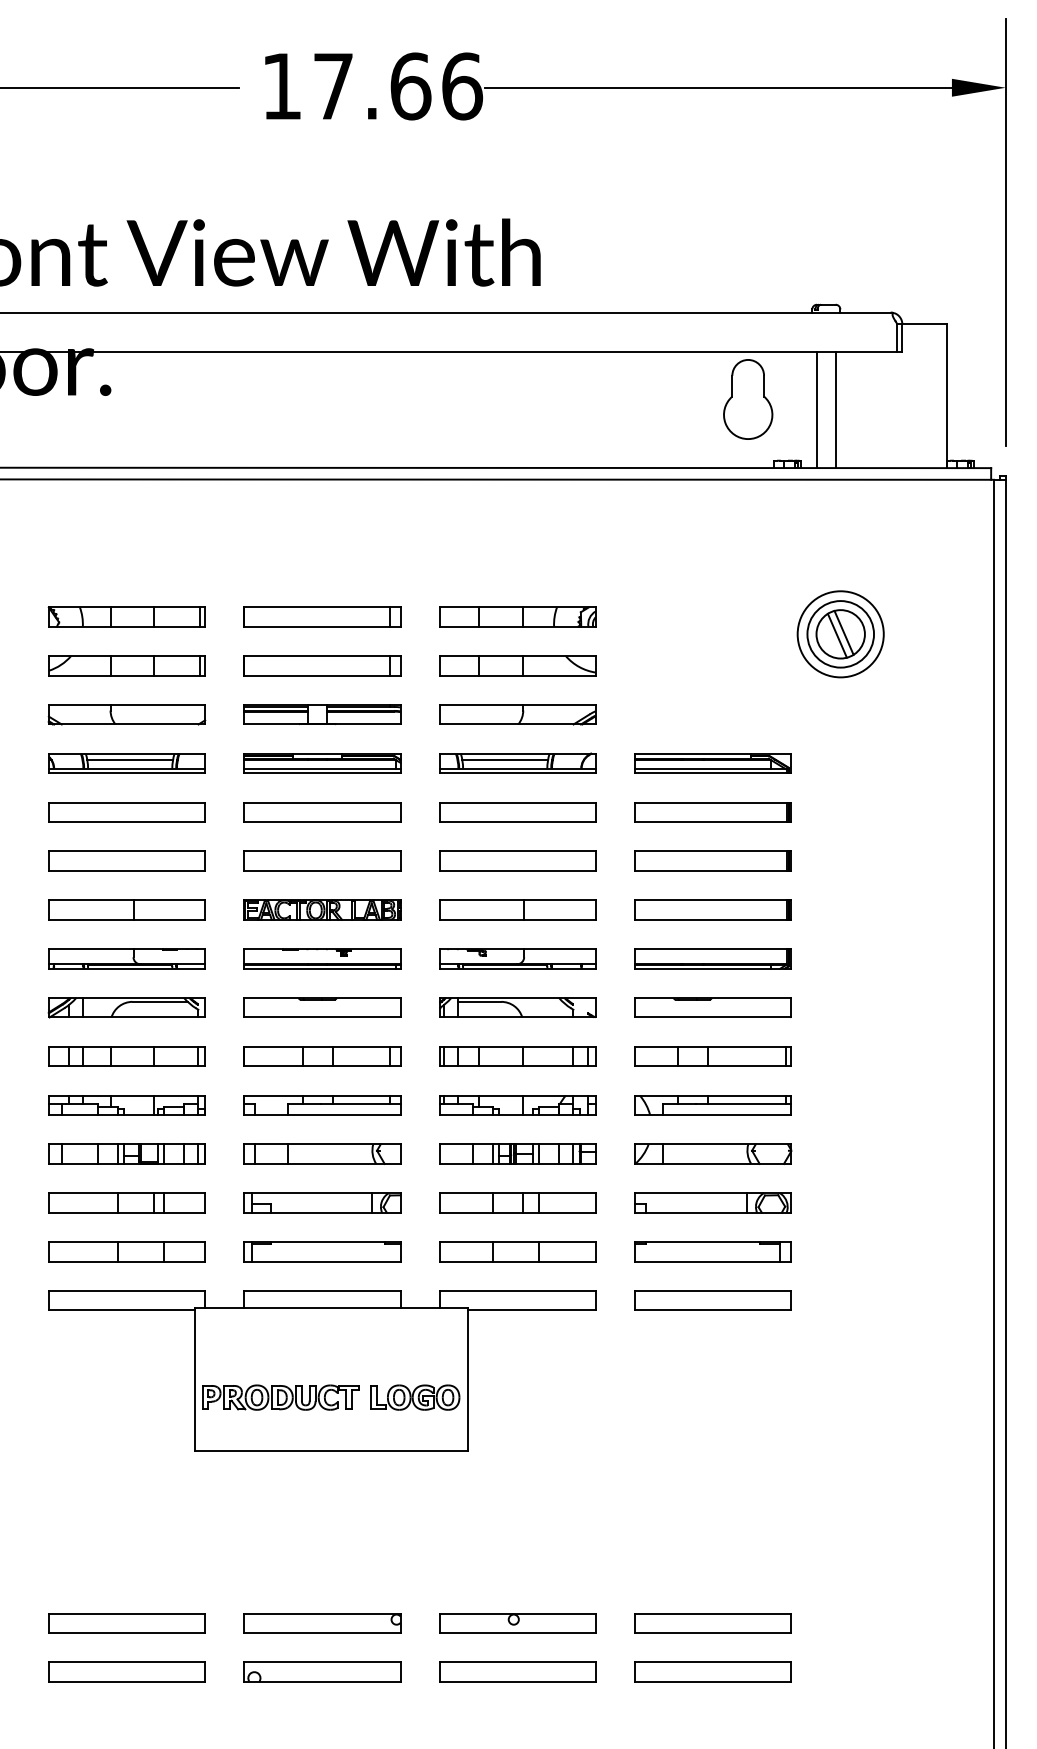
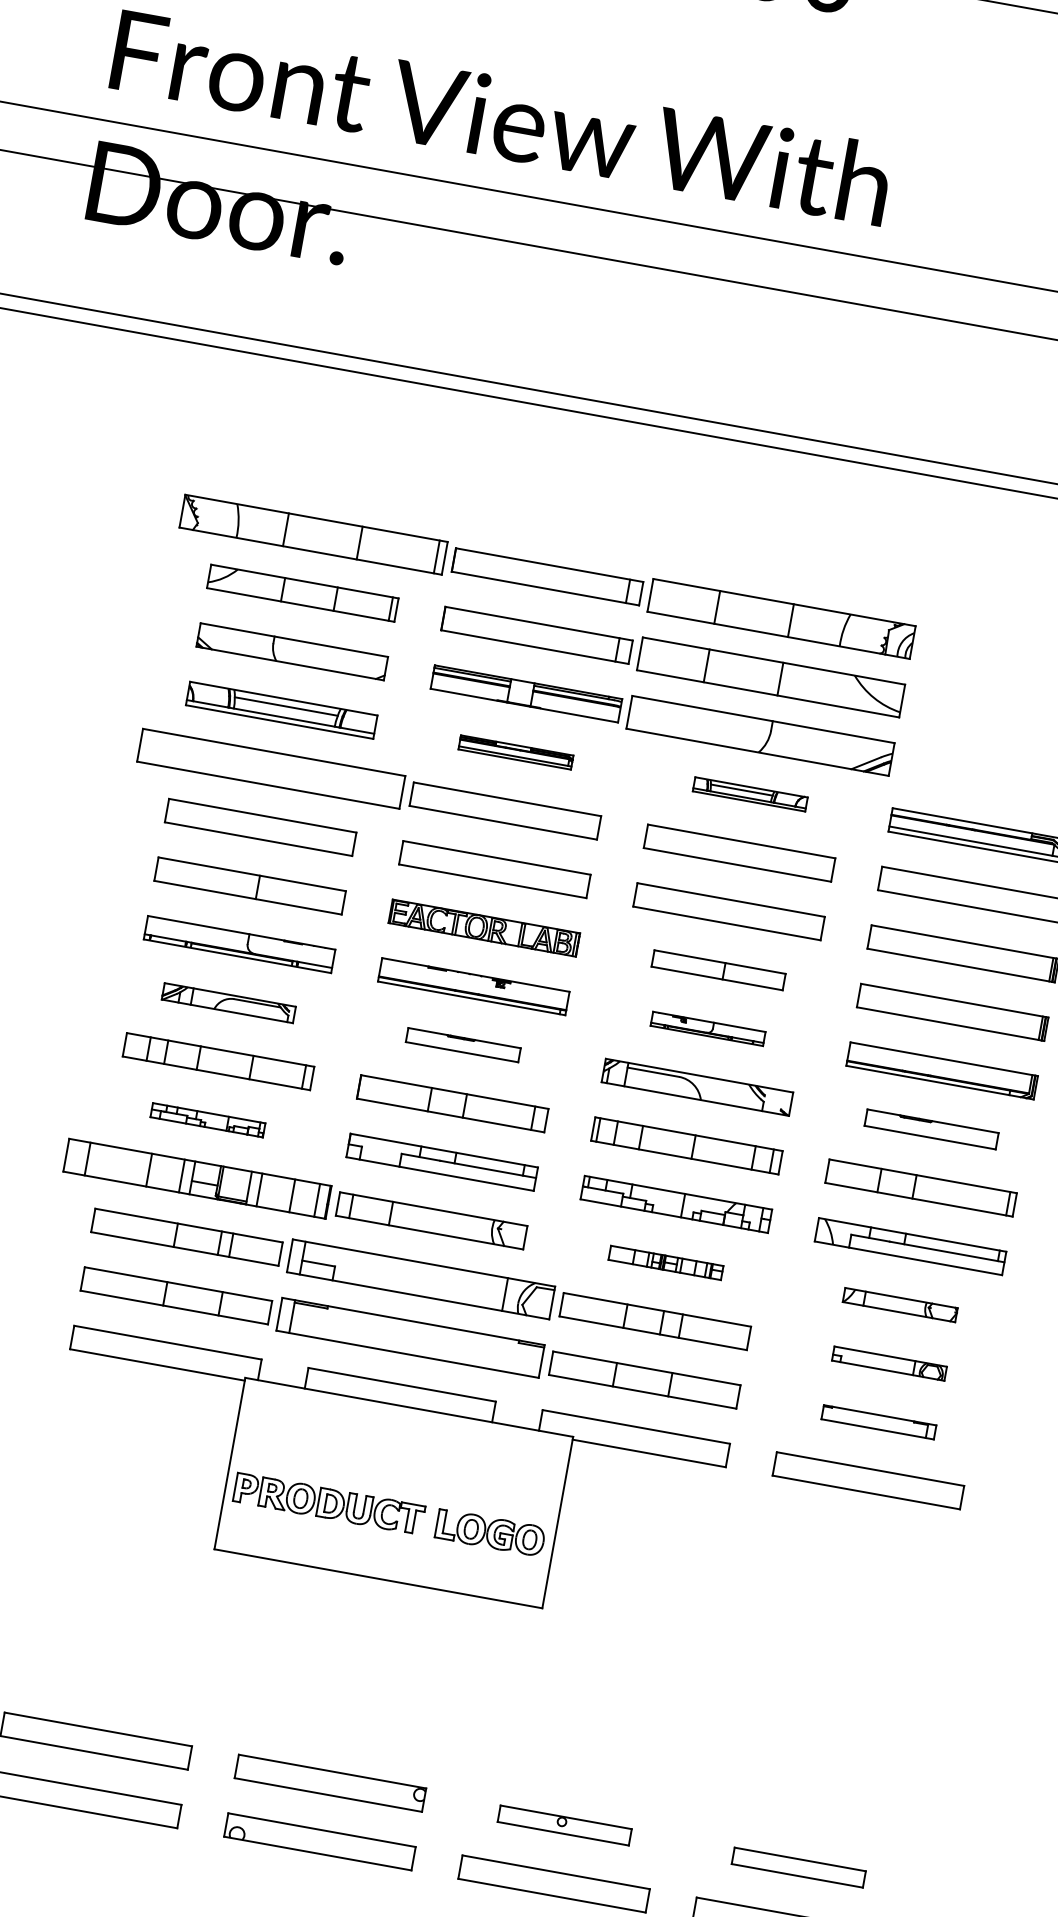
part: (126, 616) -> (312, 533), size x1.4
part: (517, 616) -> (781, 618), size x1.4
part: (517, 665) -> (771, 677), size x1.4
part: (517, 714) -> (760, 735), size x1.4
part: (517, 762) -> (750, 793), size x0.6
part: (322, 763) -> (516, 752), size x0.6
part: (126, 812) -> (270, 768), size x1.4
part: (517, 909) -> (718, 969), size x0.7
part: (517, 958) -> (707, 1028), size x0.6
part: (126, 1007) -> (228, 1002), size x0.7
part: (322, 1007) -> (463, 1045), size x0.6
part: (712, 1007) -> (931, 1129), size x0.7
part: (126, 1105) -> (207, 1120), size x0.6
part: (126, 1153) -> (196, 1177), size x1.4
part: (517, 1153) -> (665, 1262), size x0.6
part: (713, 1153) -> (900, 1304), size x0.6
part: (322, 1202) -> (421, 1278), size x1.4
part: (712, 1202) -> (888, 1362), size x0.6
part: (322, 1251) -> (410, 1337), size x1.4
part: (712, 1251) -> (878, 1421), size x0.6
part: (517, 1623) -> (564, 1825), size x0.7
part: (712, 1623) -> (798, 1867), size x0.7

